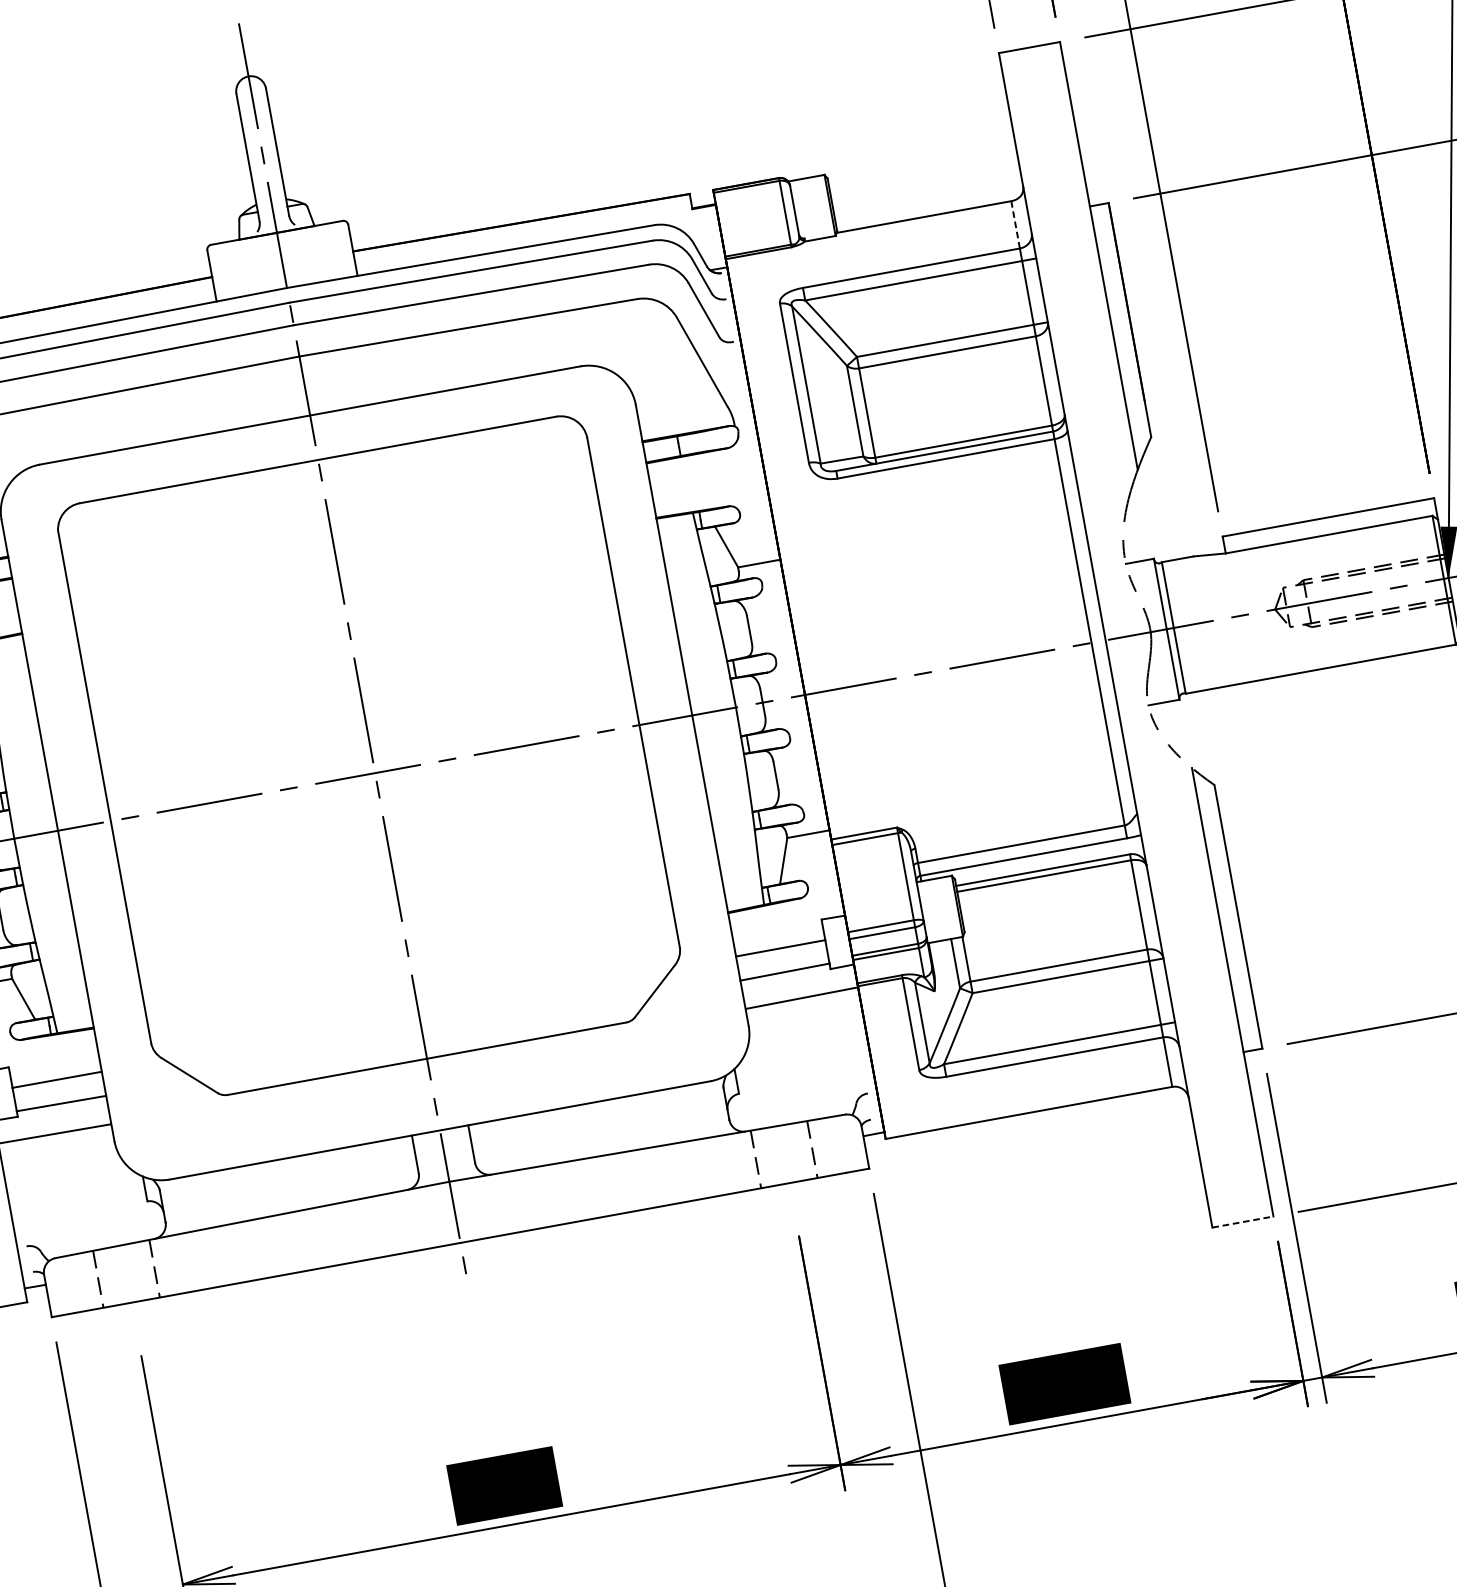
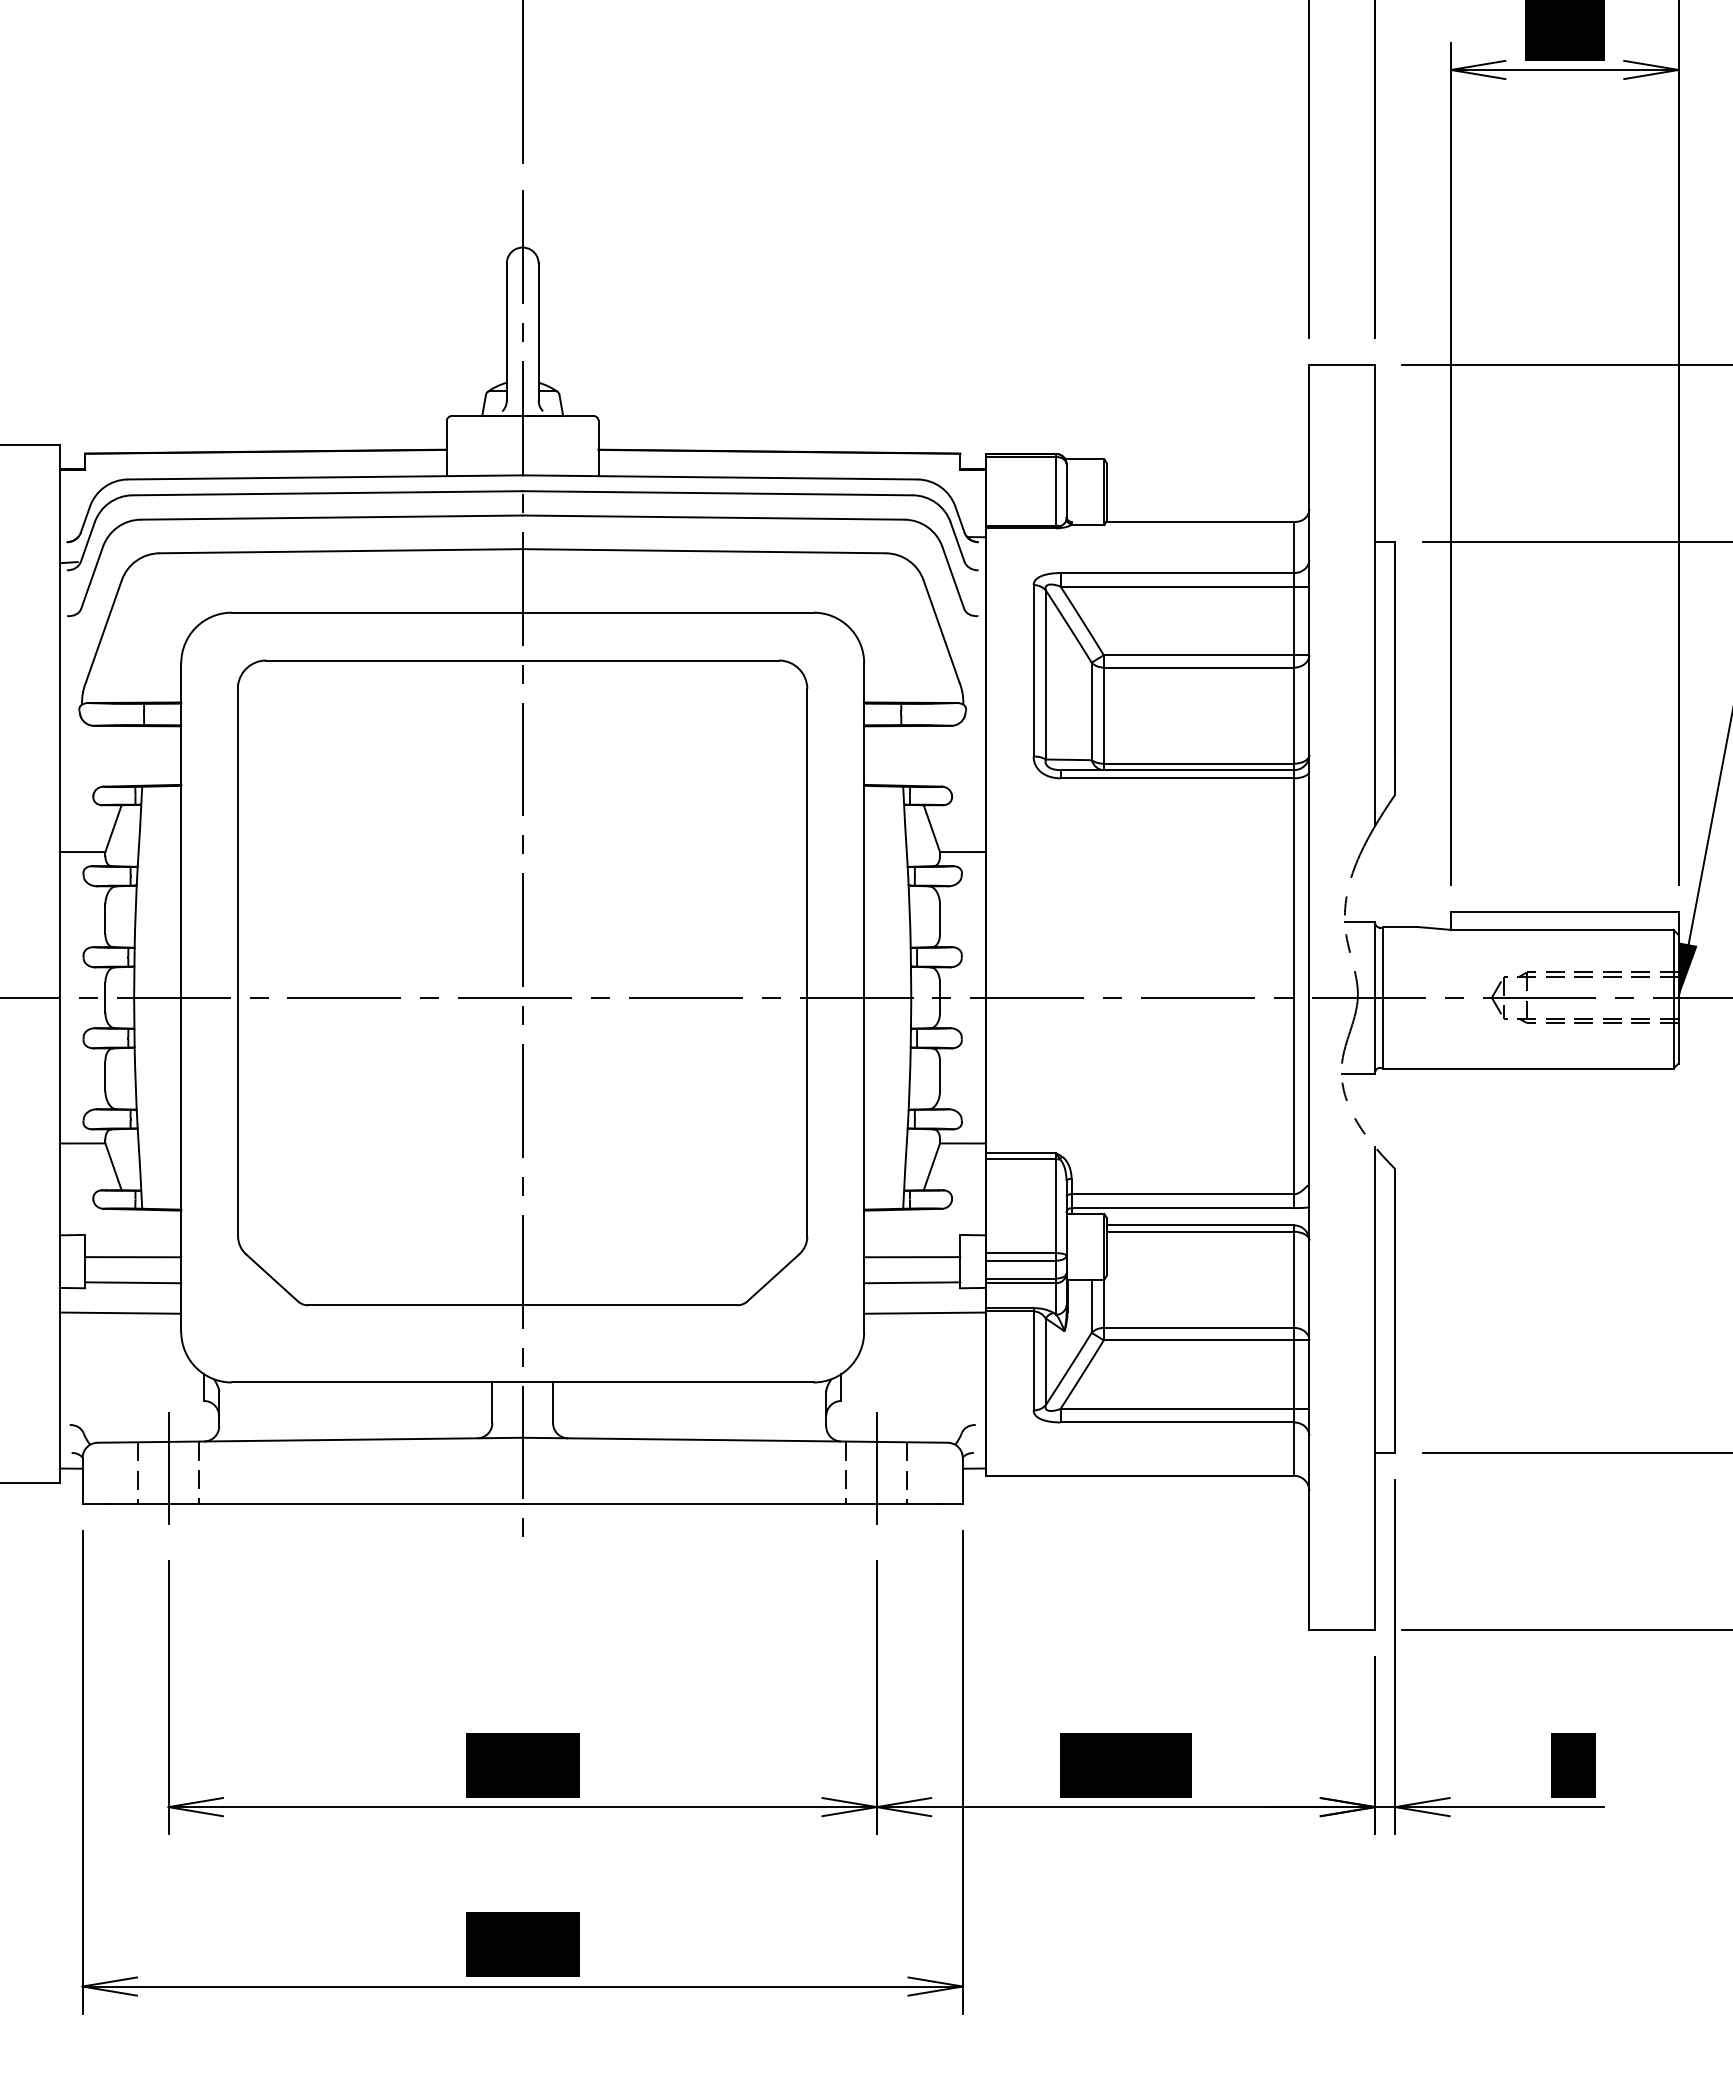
line: (1015, 224) -> (1294, 547), dashed -> solid
line: (783, 1154) -> (876, 1472), added
line: (1243, 1222) -> (1342, 1630), dashed -> solid
line: (126, 1273) -> (168, 1472), added

